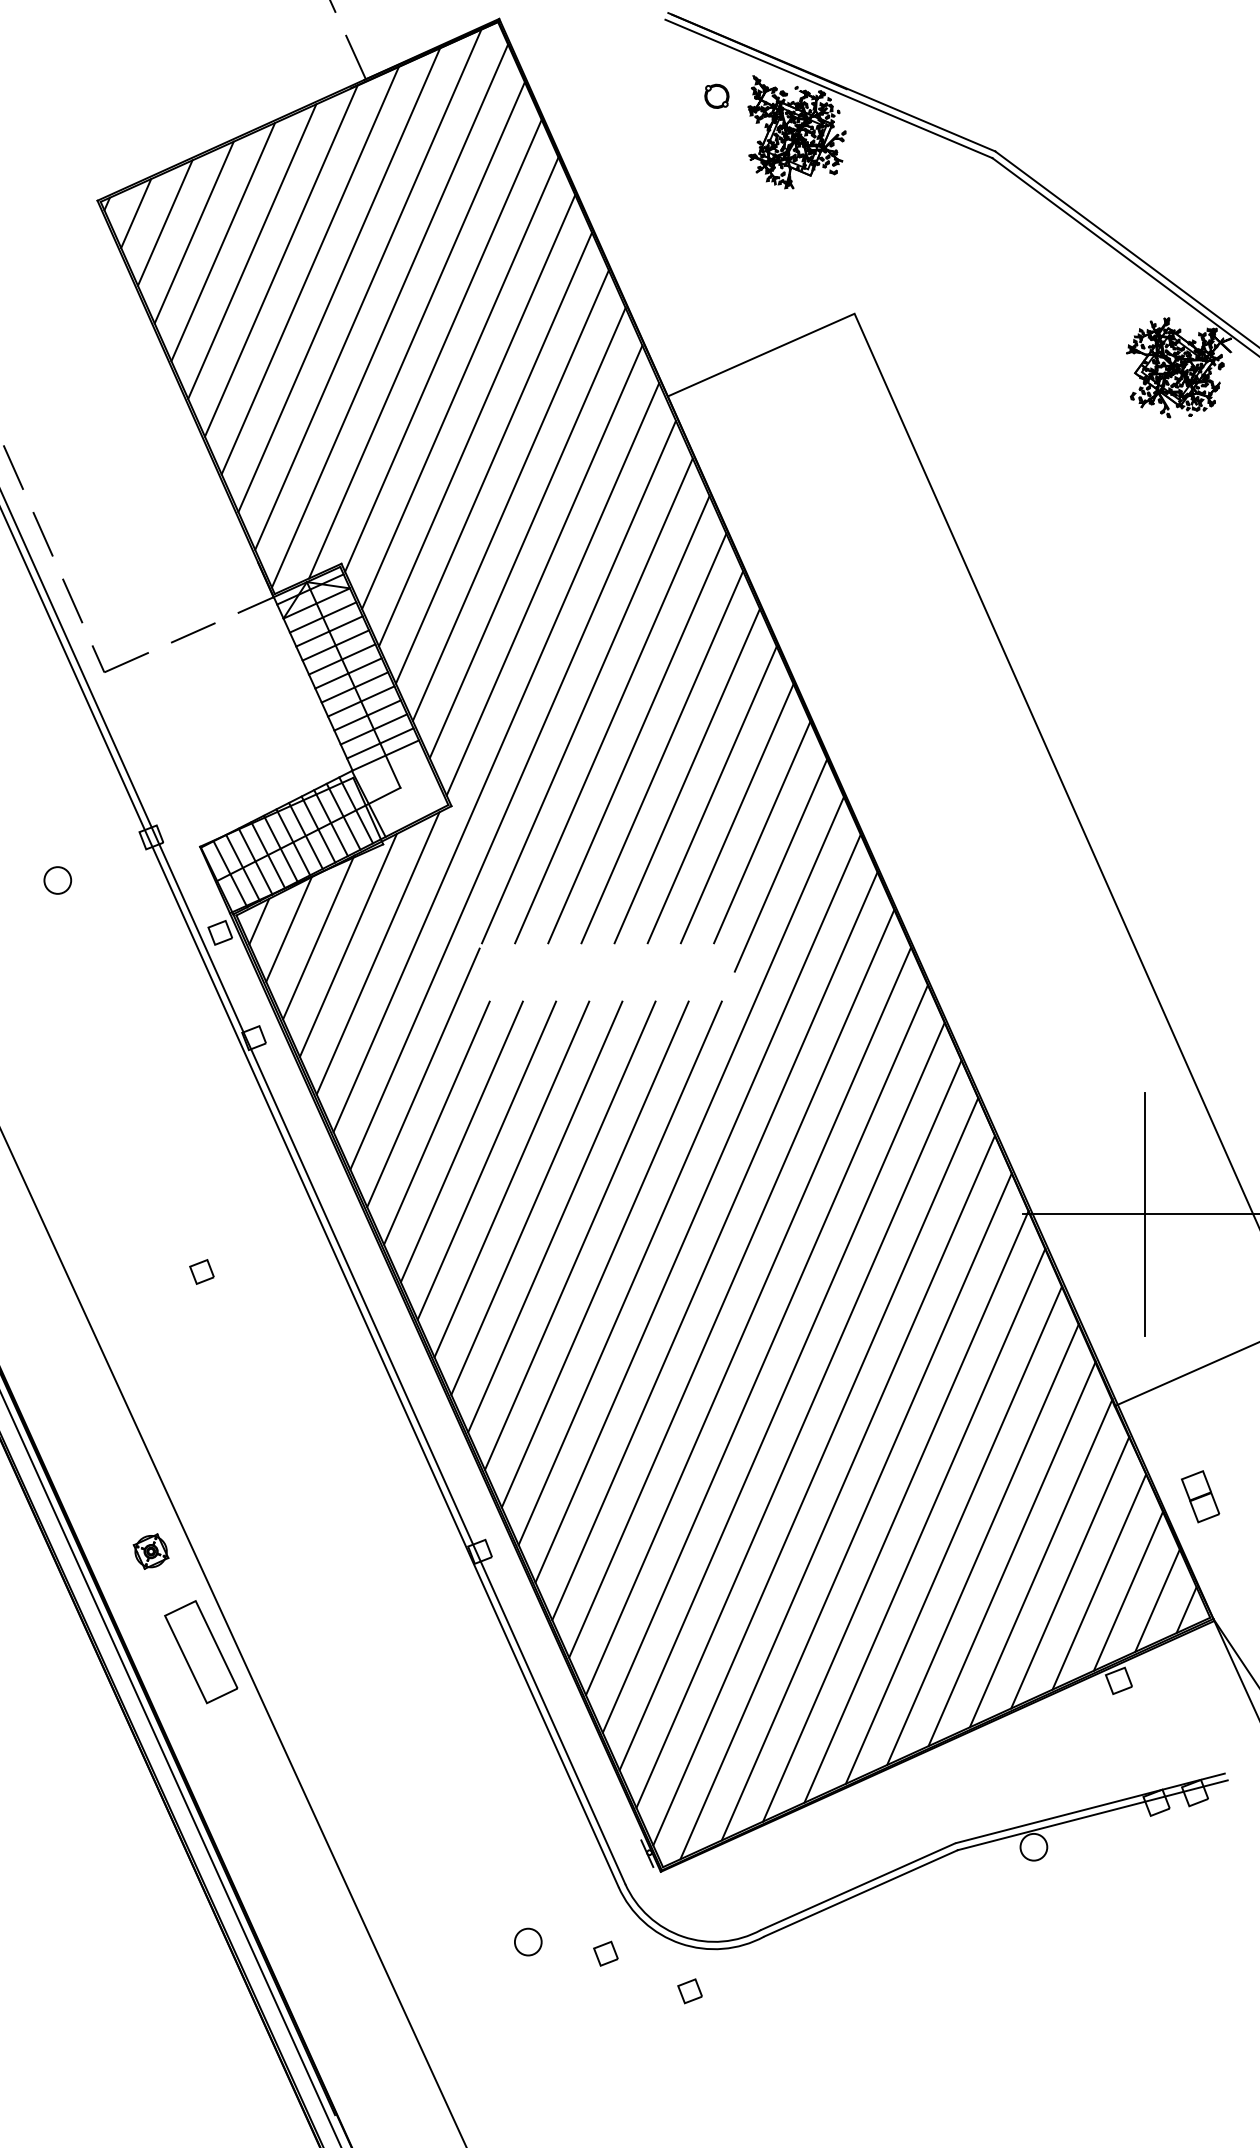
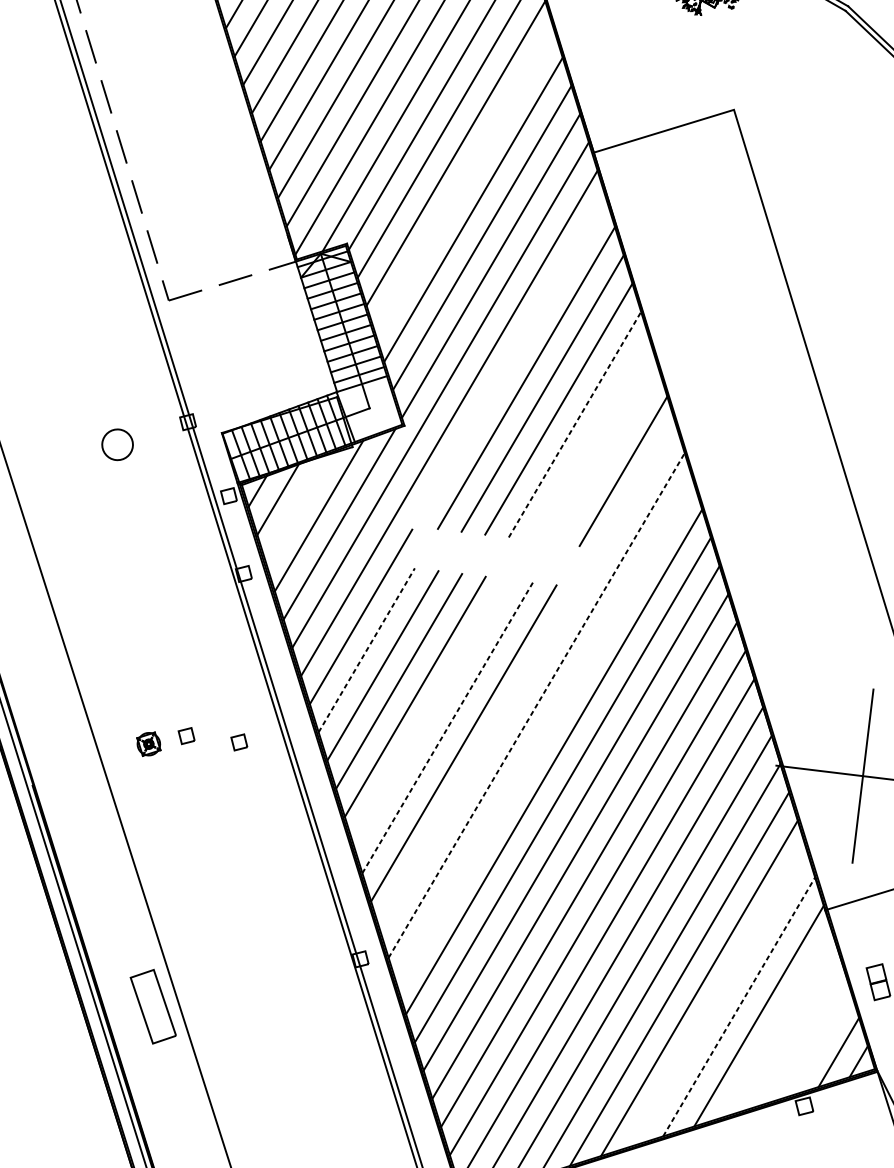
line: (493, 457) -> (464, 181), removed
line: (587, 700) -> (510, 362), removed
line: (687, 775) -> (575, 424), solid -> dashed
line: (711, 794) -> (590, 439), removed
line: (736, 813) -> (606, 455), removed
line: (780, 865) -> (633, 496), removed
circle: (57, 880) -> (117, 444), size x1.6
line: (318, 937) -> (298, 507), removed
line: (437, 1122) -> (367, 649), solid -> dashed
line: (681, 1171) -> (536, 705), solid -> dashed
line: (536, 1197) -> (431, 711), removed
line: (697, 1208) -> (545, 733), removed
line: (561, 1217) -> (447, 728), solid -> dashed
line: (611, 1254) -> (479, 758), removed
part: (275, 1271) -> (239, 742), added
line: (983, 1544) -> (719, 997), removed
part: (150, 1551) -> (148, 744), moved
line: (1012, 1553) -> (739, 1006), solid -> dashed
line: (1070, 1572) -> (779, 1024), removed
line: (1099, 1581) -> (799, 1033), removed
line: (1127, 1590) -> (818, 1042), removed

